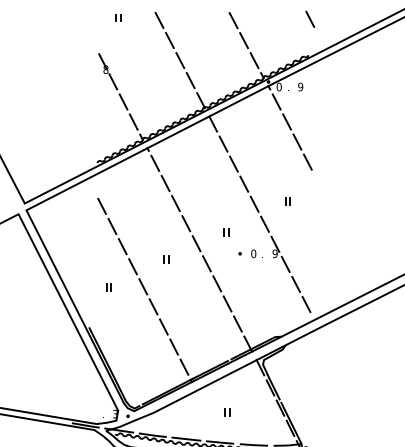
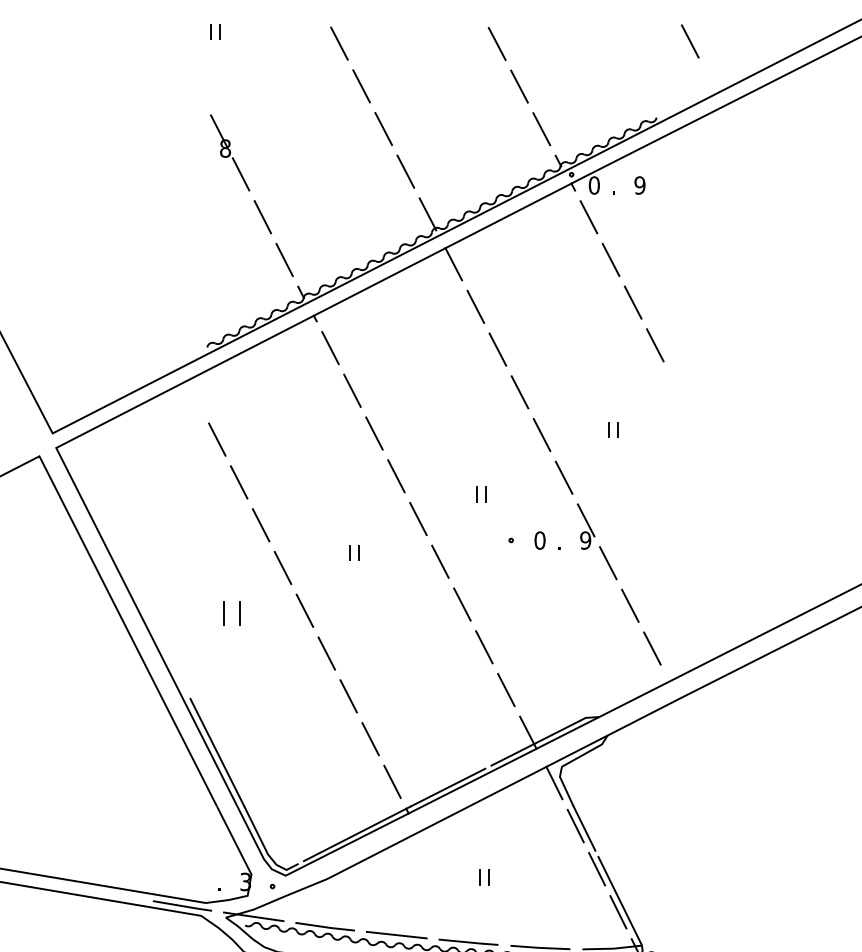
part: (118, 17) -> (215, 31), moved
line: (310, 18) -> (690, 39), moved
part: (108, 287) -> (230, 612), size x1.6

